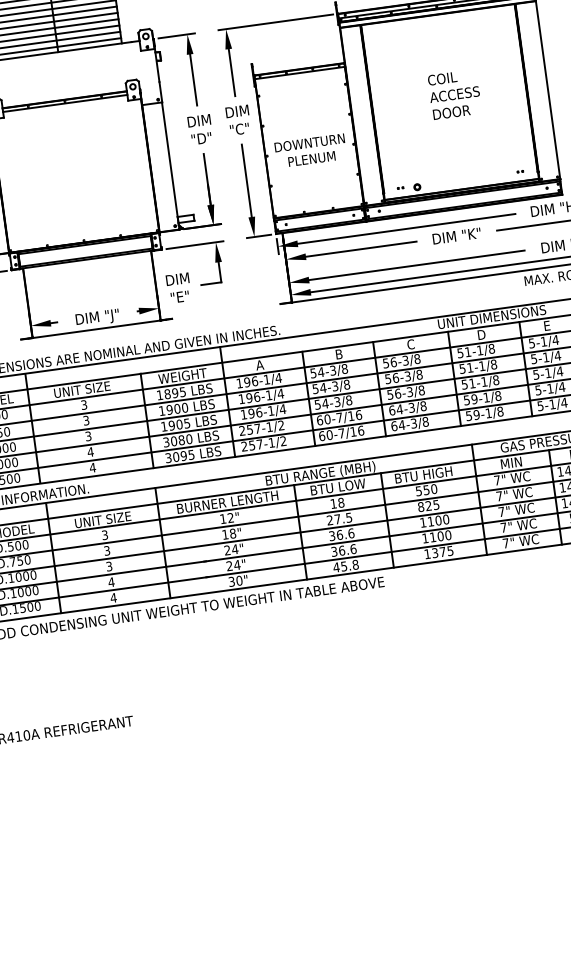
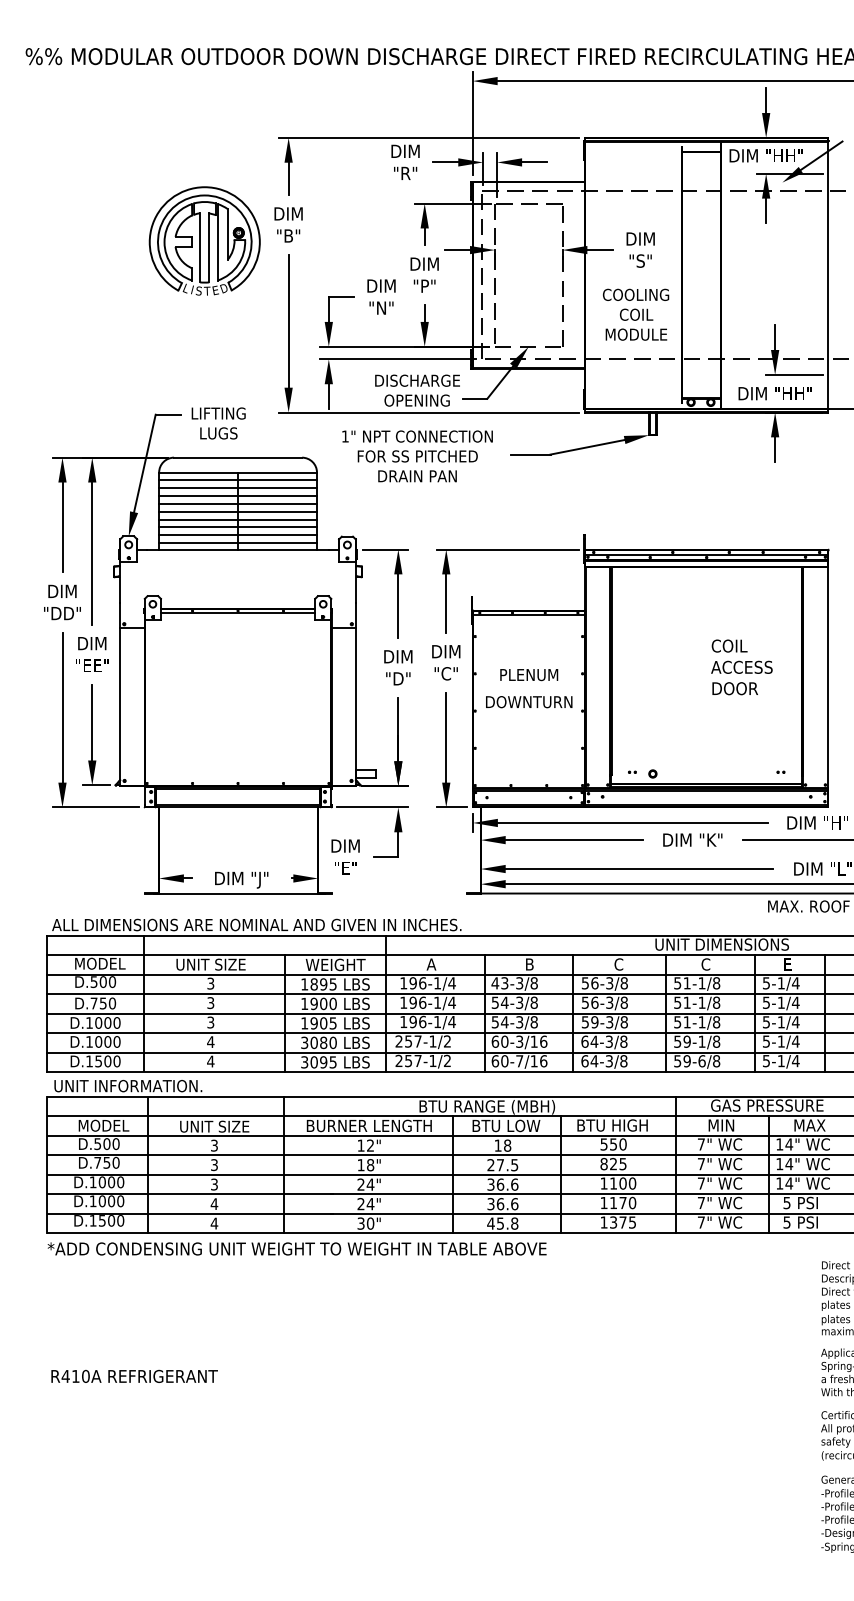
text: (454, 94) -> (741, 667), moved
text: (312, 159) -> (529, 675), moved
text: (481, 334) -> (706, 964), D -> C
text: (316, 373) -> (499, 983), 54-3/8 -> 43-3/8
text: (397, 393) -> (594, 1022), 56-3/8 -> 59-3/8
text: (488, 413) -> (701, 1061), 59-1/8 -> 59-6/8
text: (339, 417) -> (519, 1041), 60-7/16 -> 60-3/16
text: (440, 535) -> (622, 1202), 1100 -> 1170

